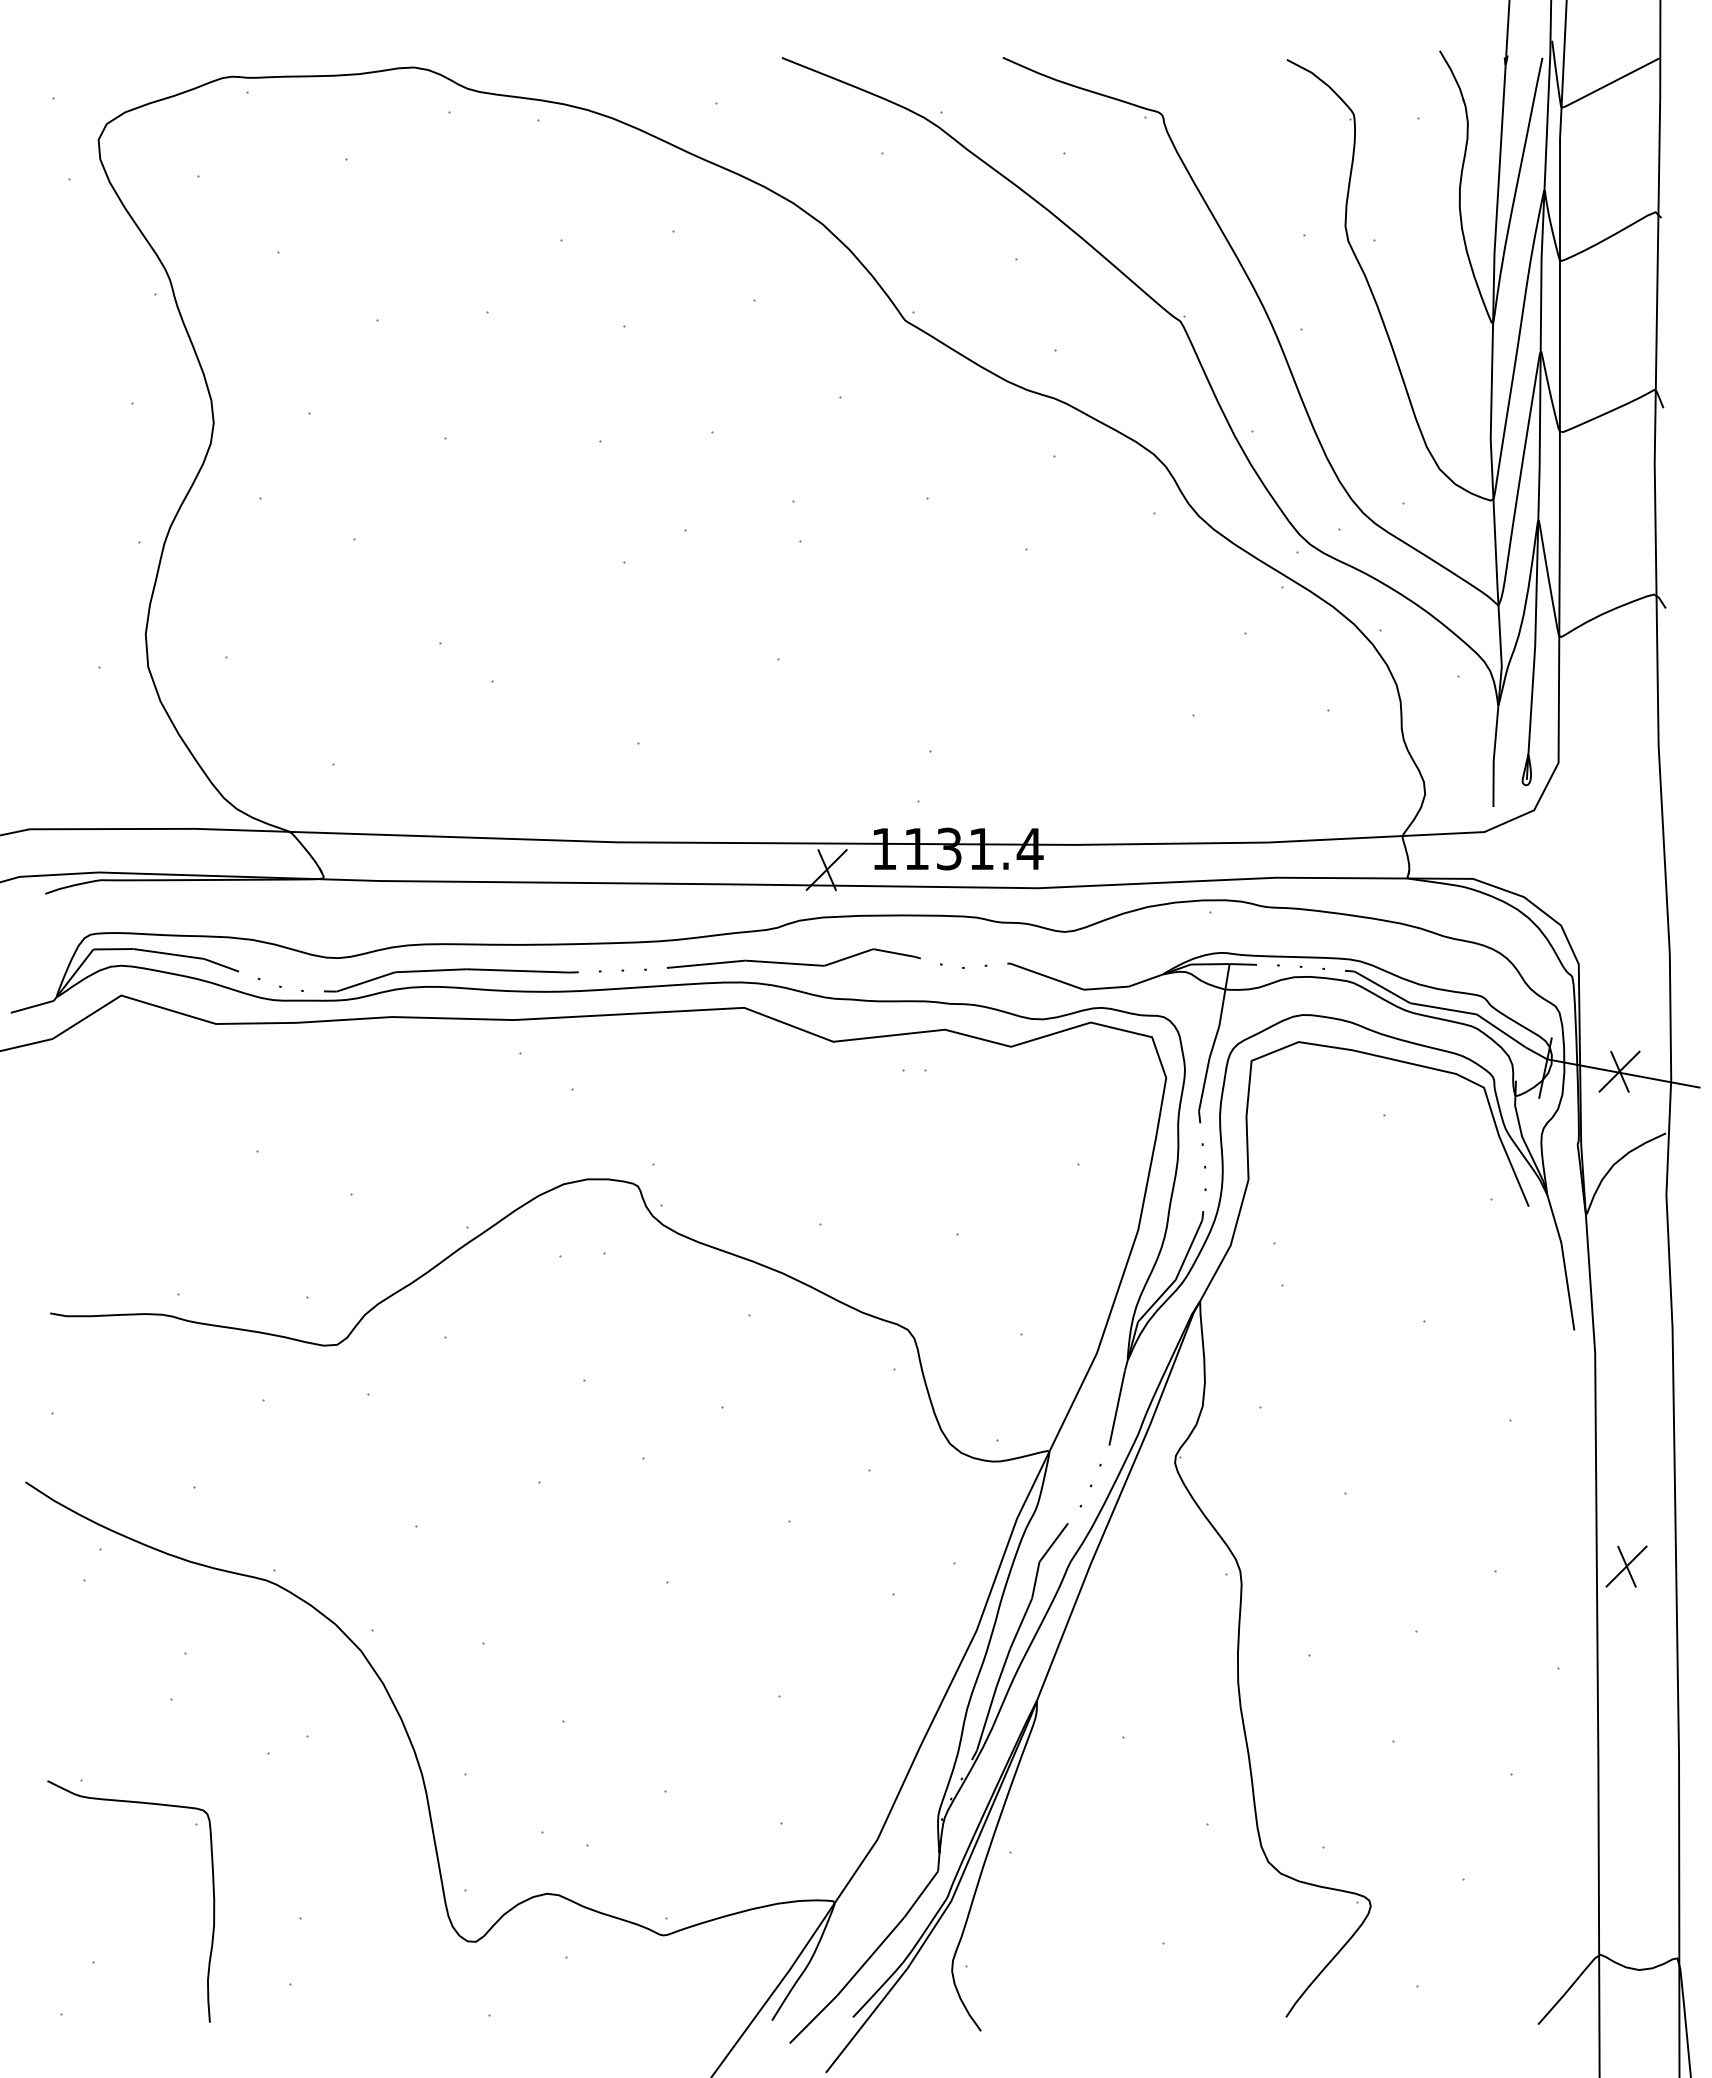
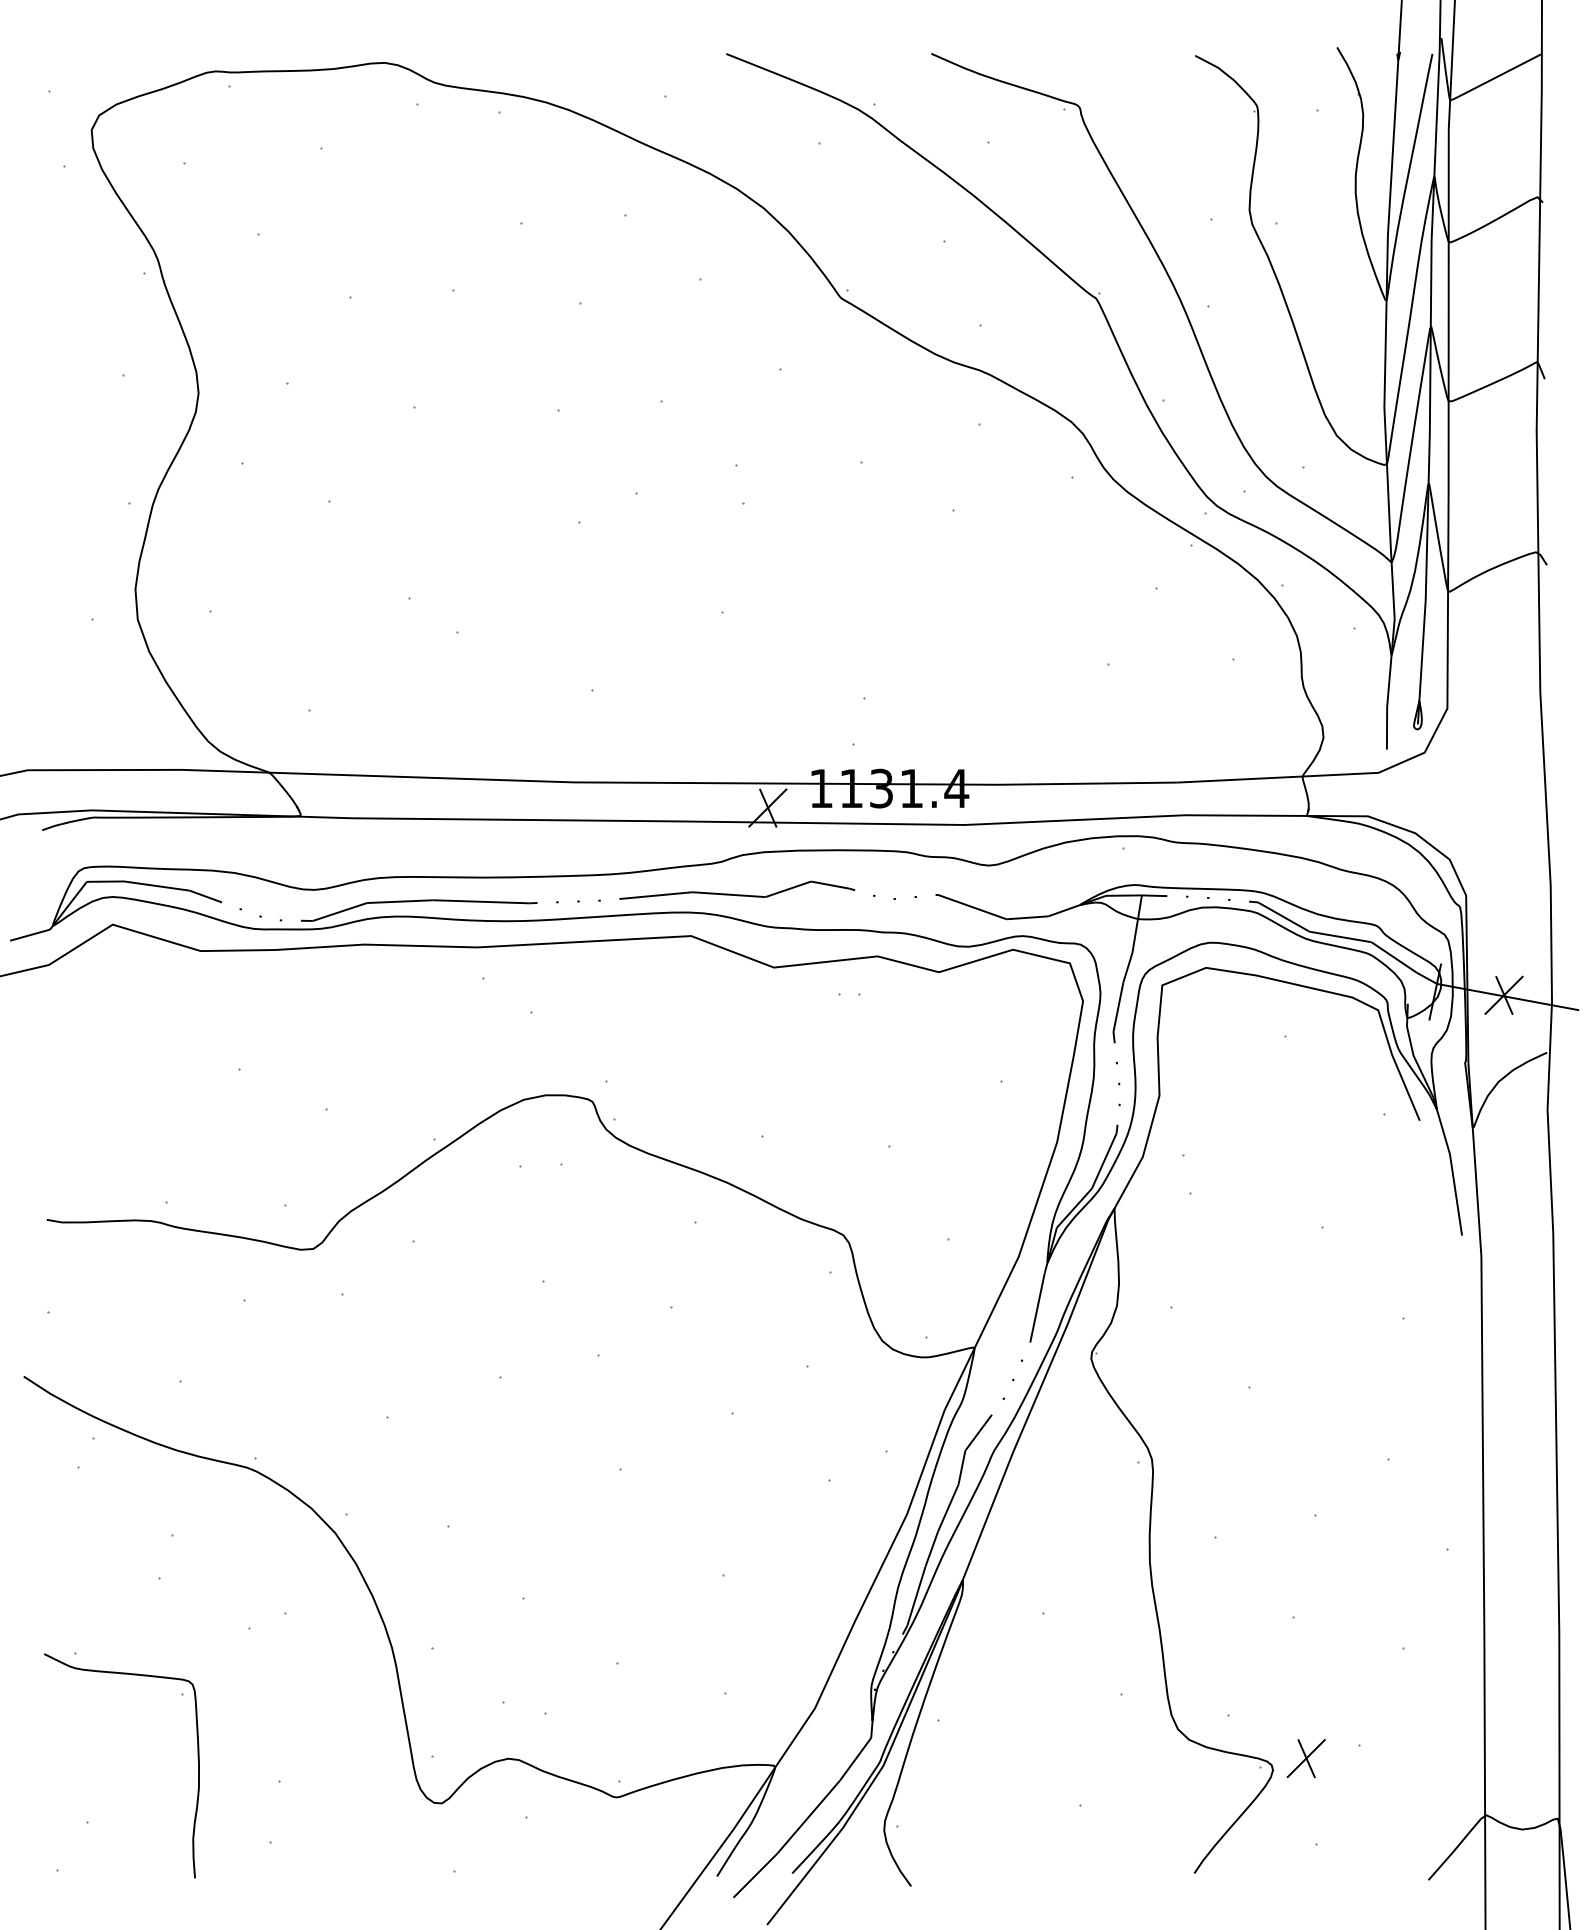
part: (1626, 1566) -> (1306, 1758), moved

